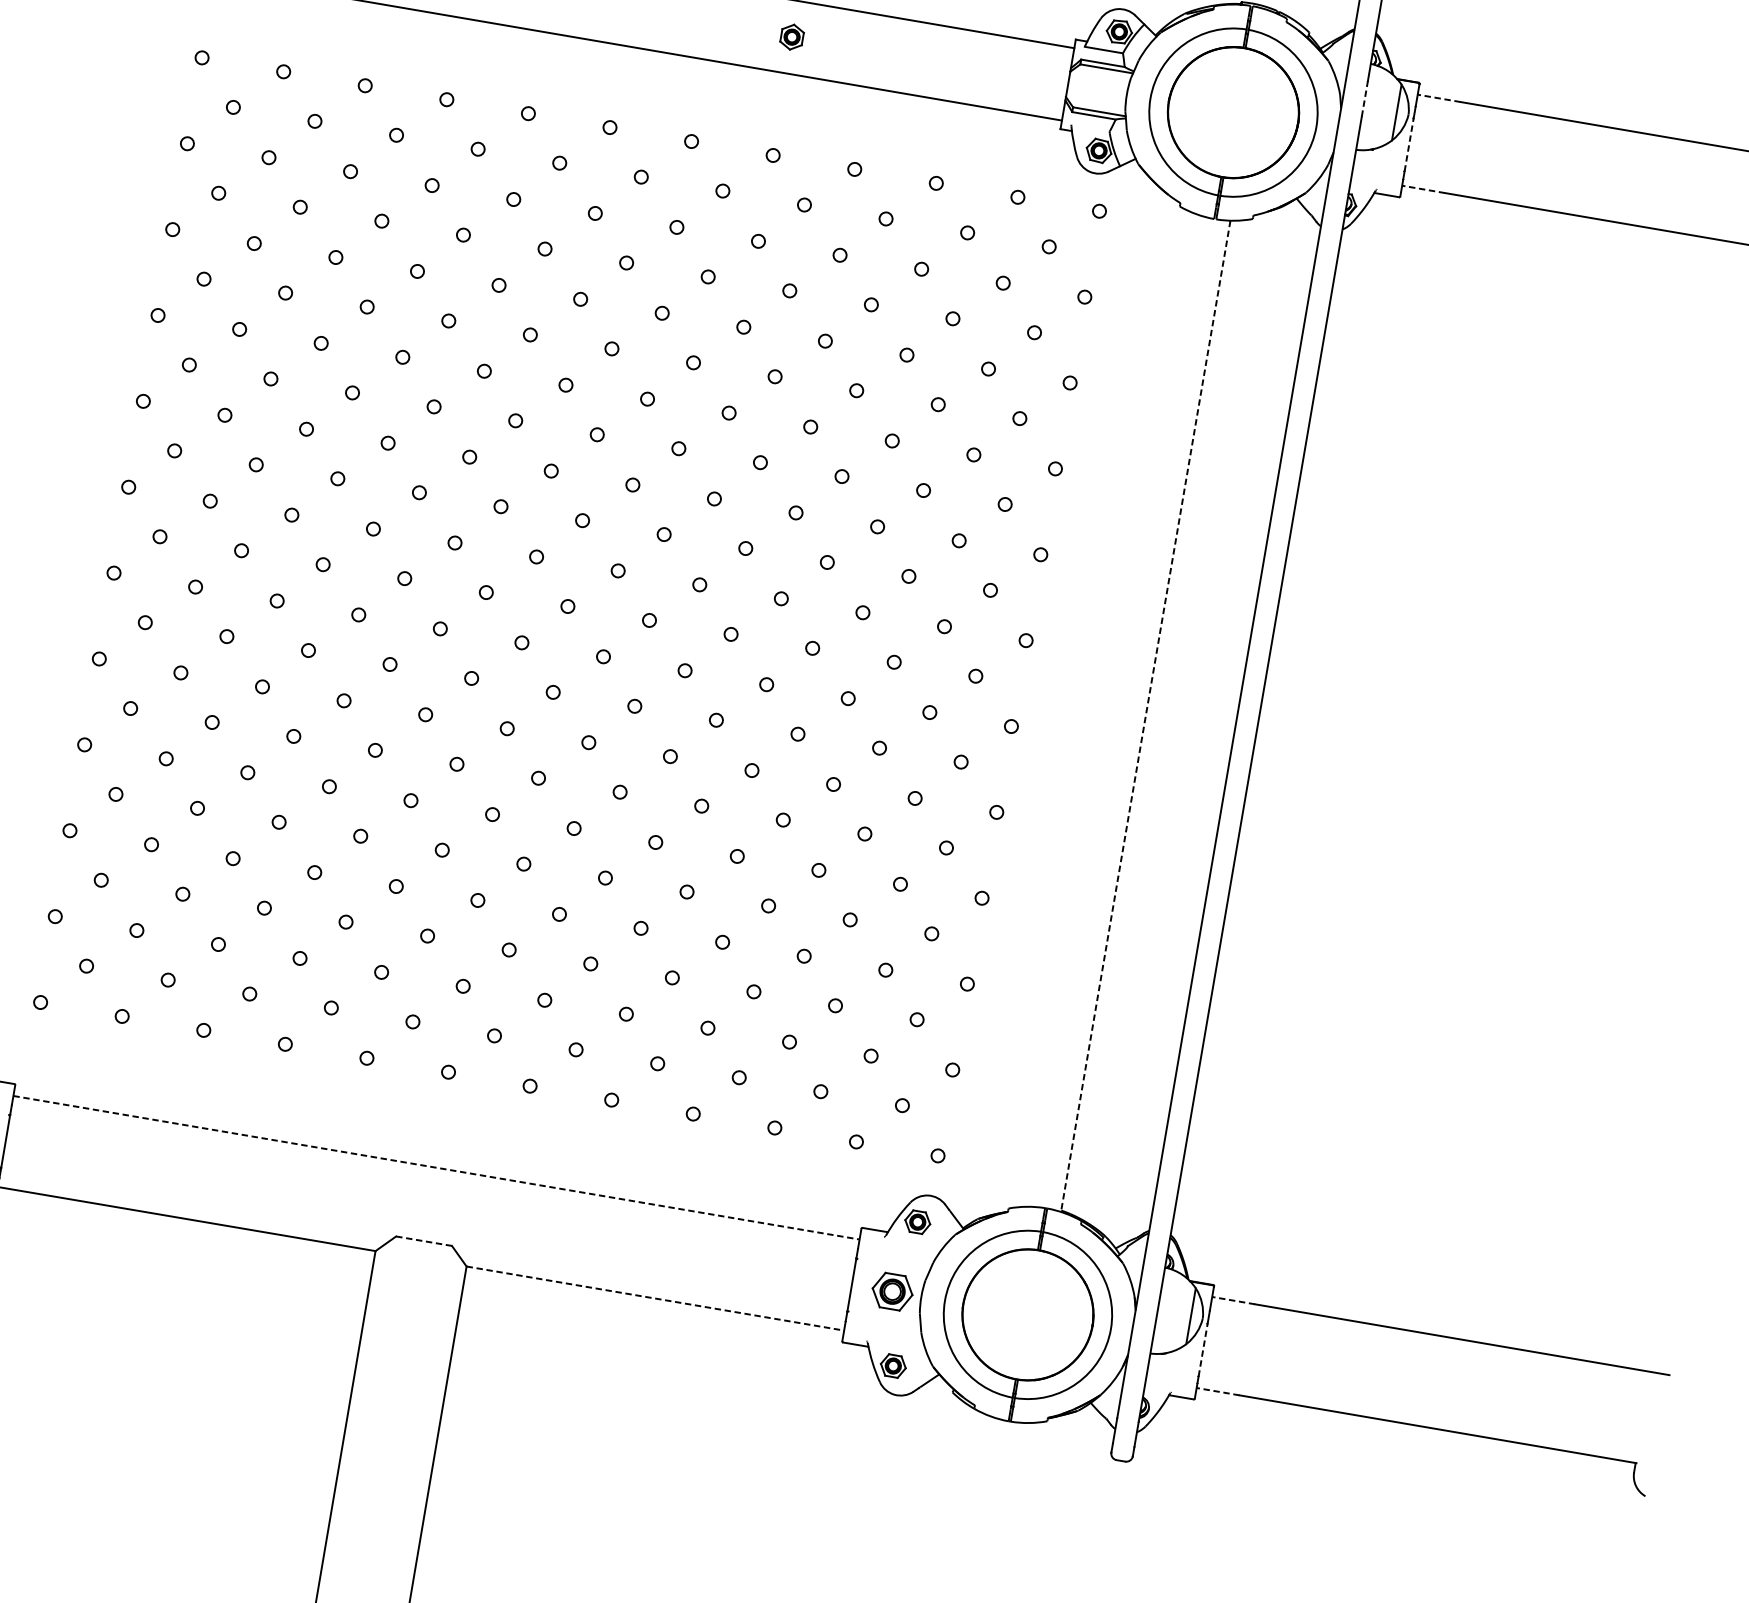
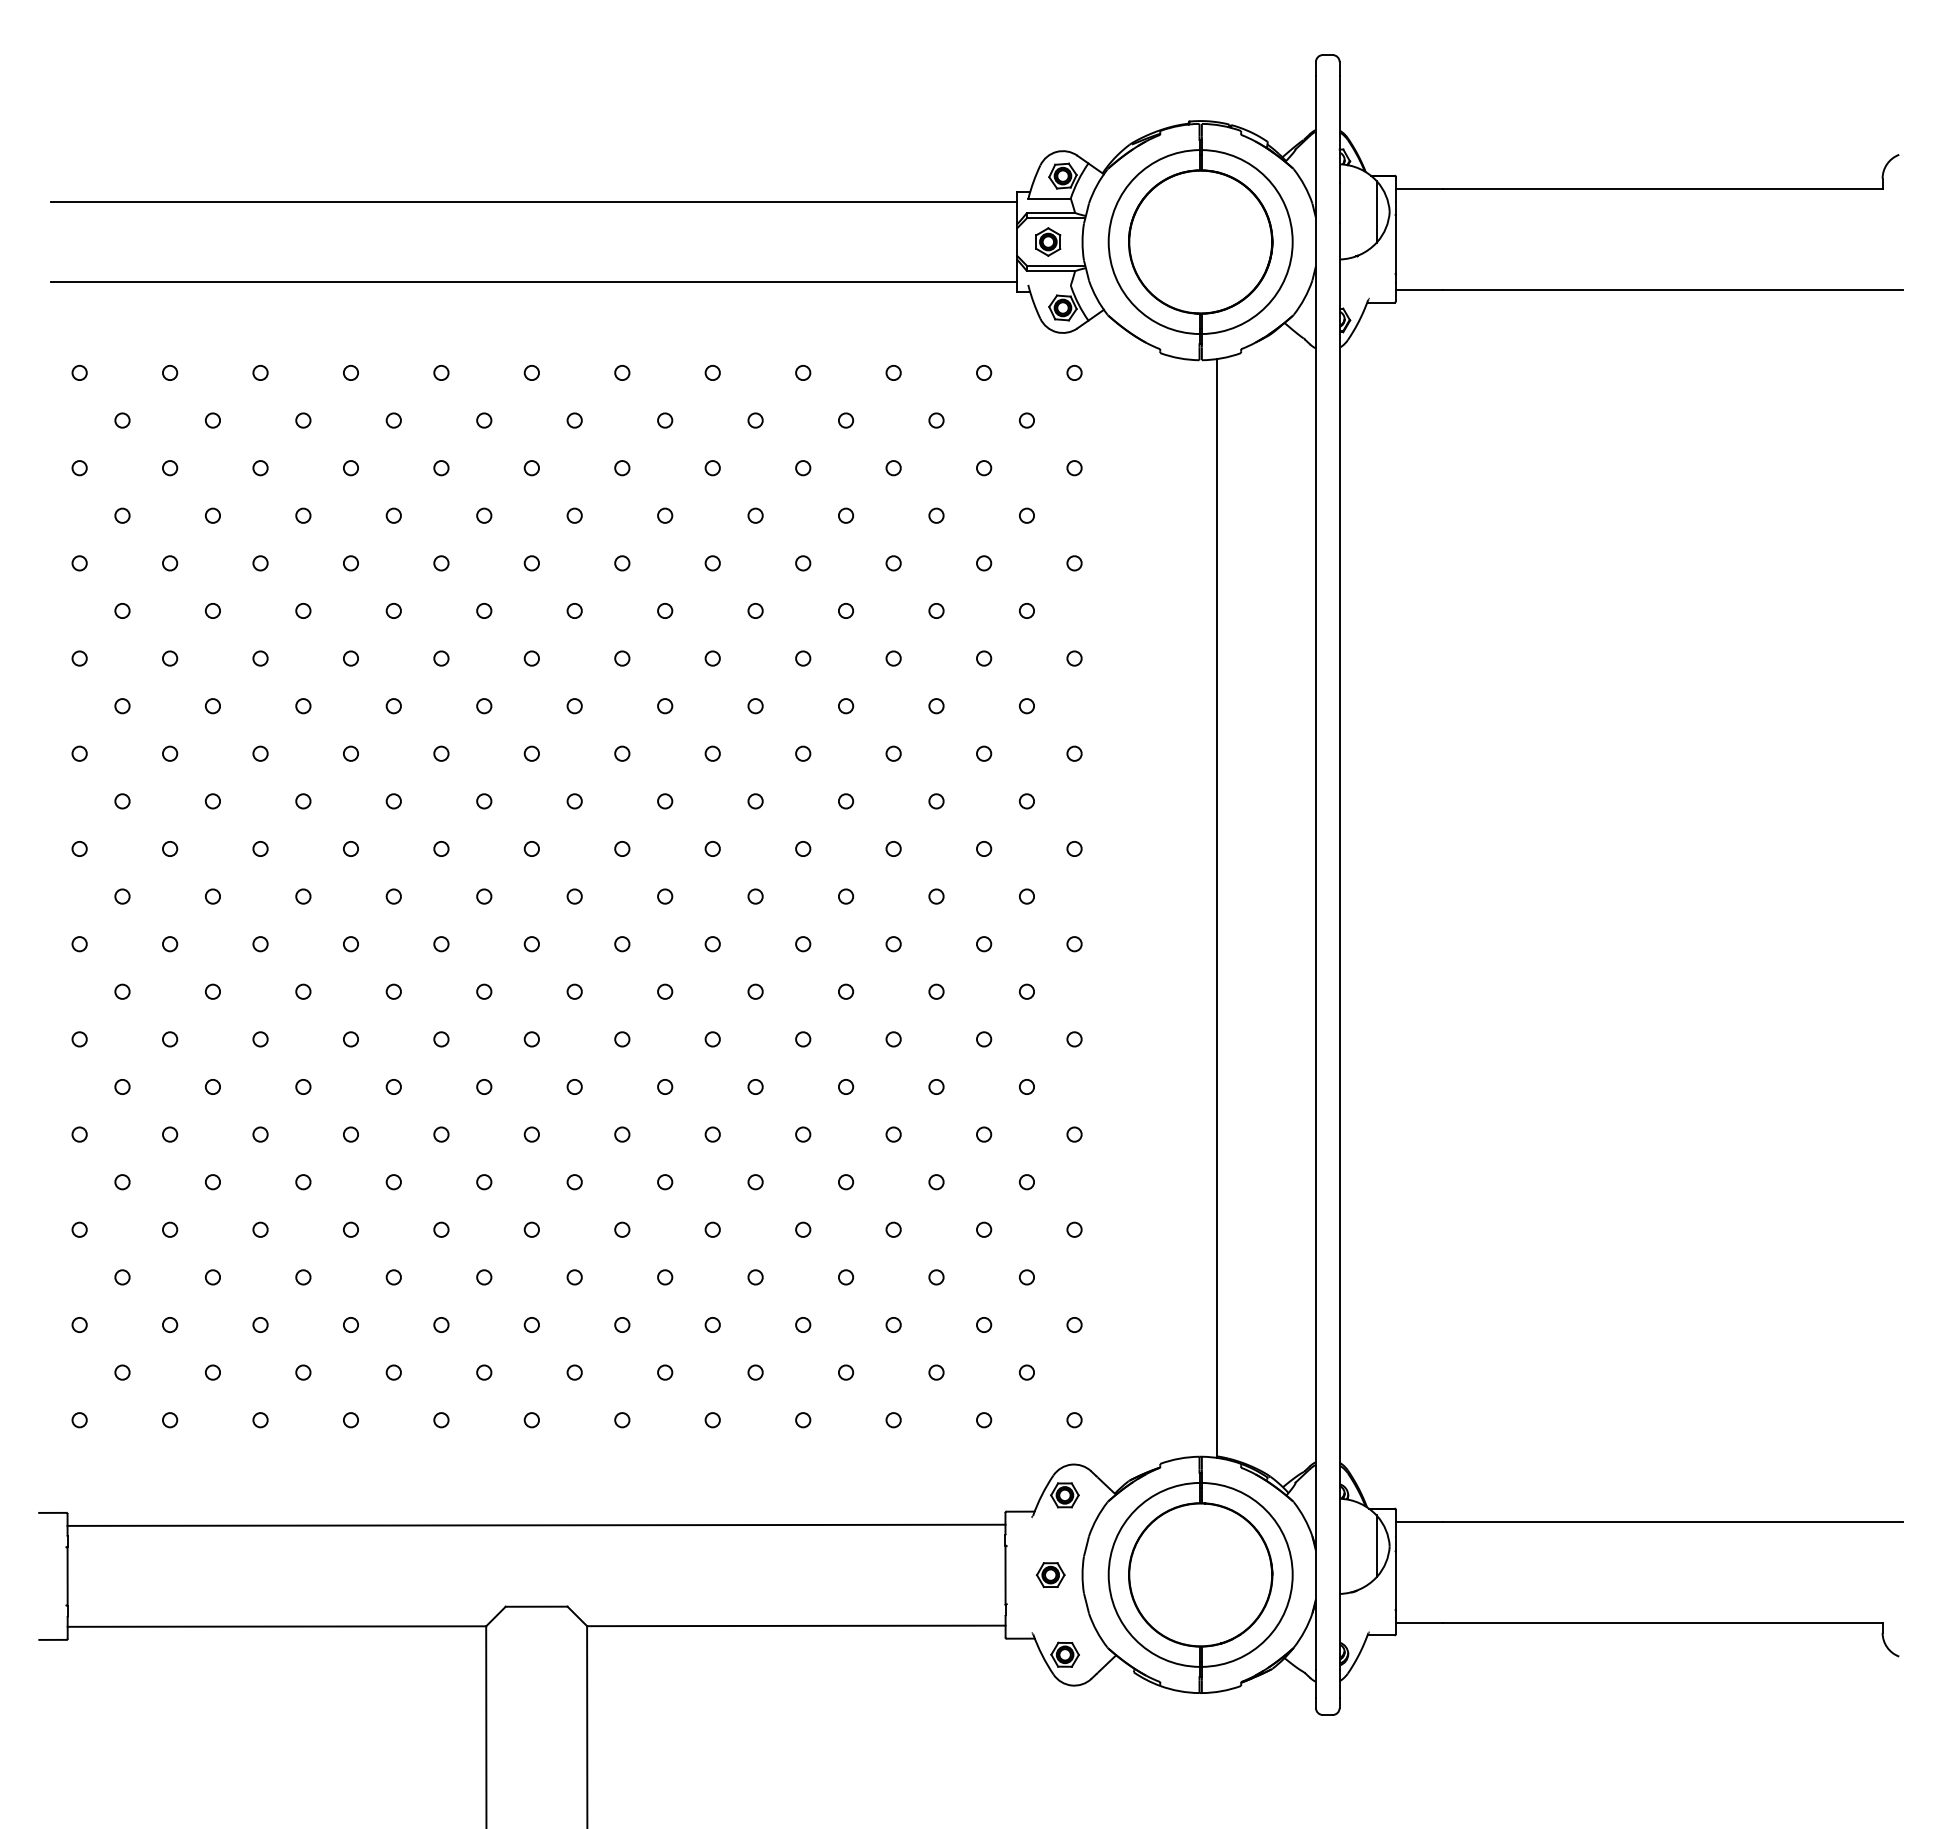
part: (792, 36) -> (1048, 241), moved
line: (1439, 98) -> (1419, 188), dashed -> solid
line: (1364, 99) -> (1339, 203), dashed -> solid
line: (1408, 144) -> (1395, 244), dashed -> solid
line: (1423, 189) -> (1419, 289), dashed -> solid
line: (1145, 717) -> (1217, 909), dashed -> solid
line: (436, 1167) -> (536, 1525), dashed -> solid
line: (423, 1240) -> (536, 1606), dashed -> solid
part: (892, 1292) -> (1050, 1575), size x0.62
line: (655, 1298) -> (796, 1625), dashed -> solid
line: (1233, 1300) -> (1419, 1521), dashed -> solid
line: (1202, 1349) -> (1395, 1580), dashed -> solid
line: (1217, 1391) -> (1419, 1622), dashed -> solid

